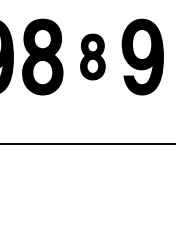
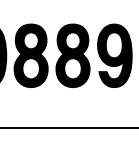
part: (92, 56) -> (72, 55), size x1.67

